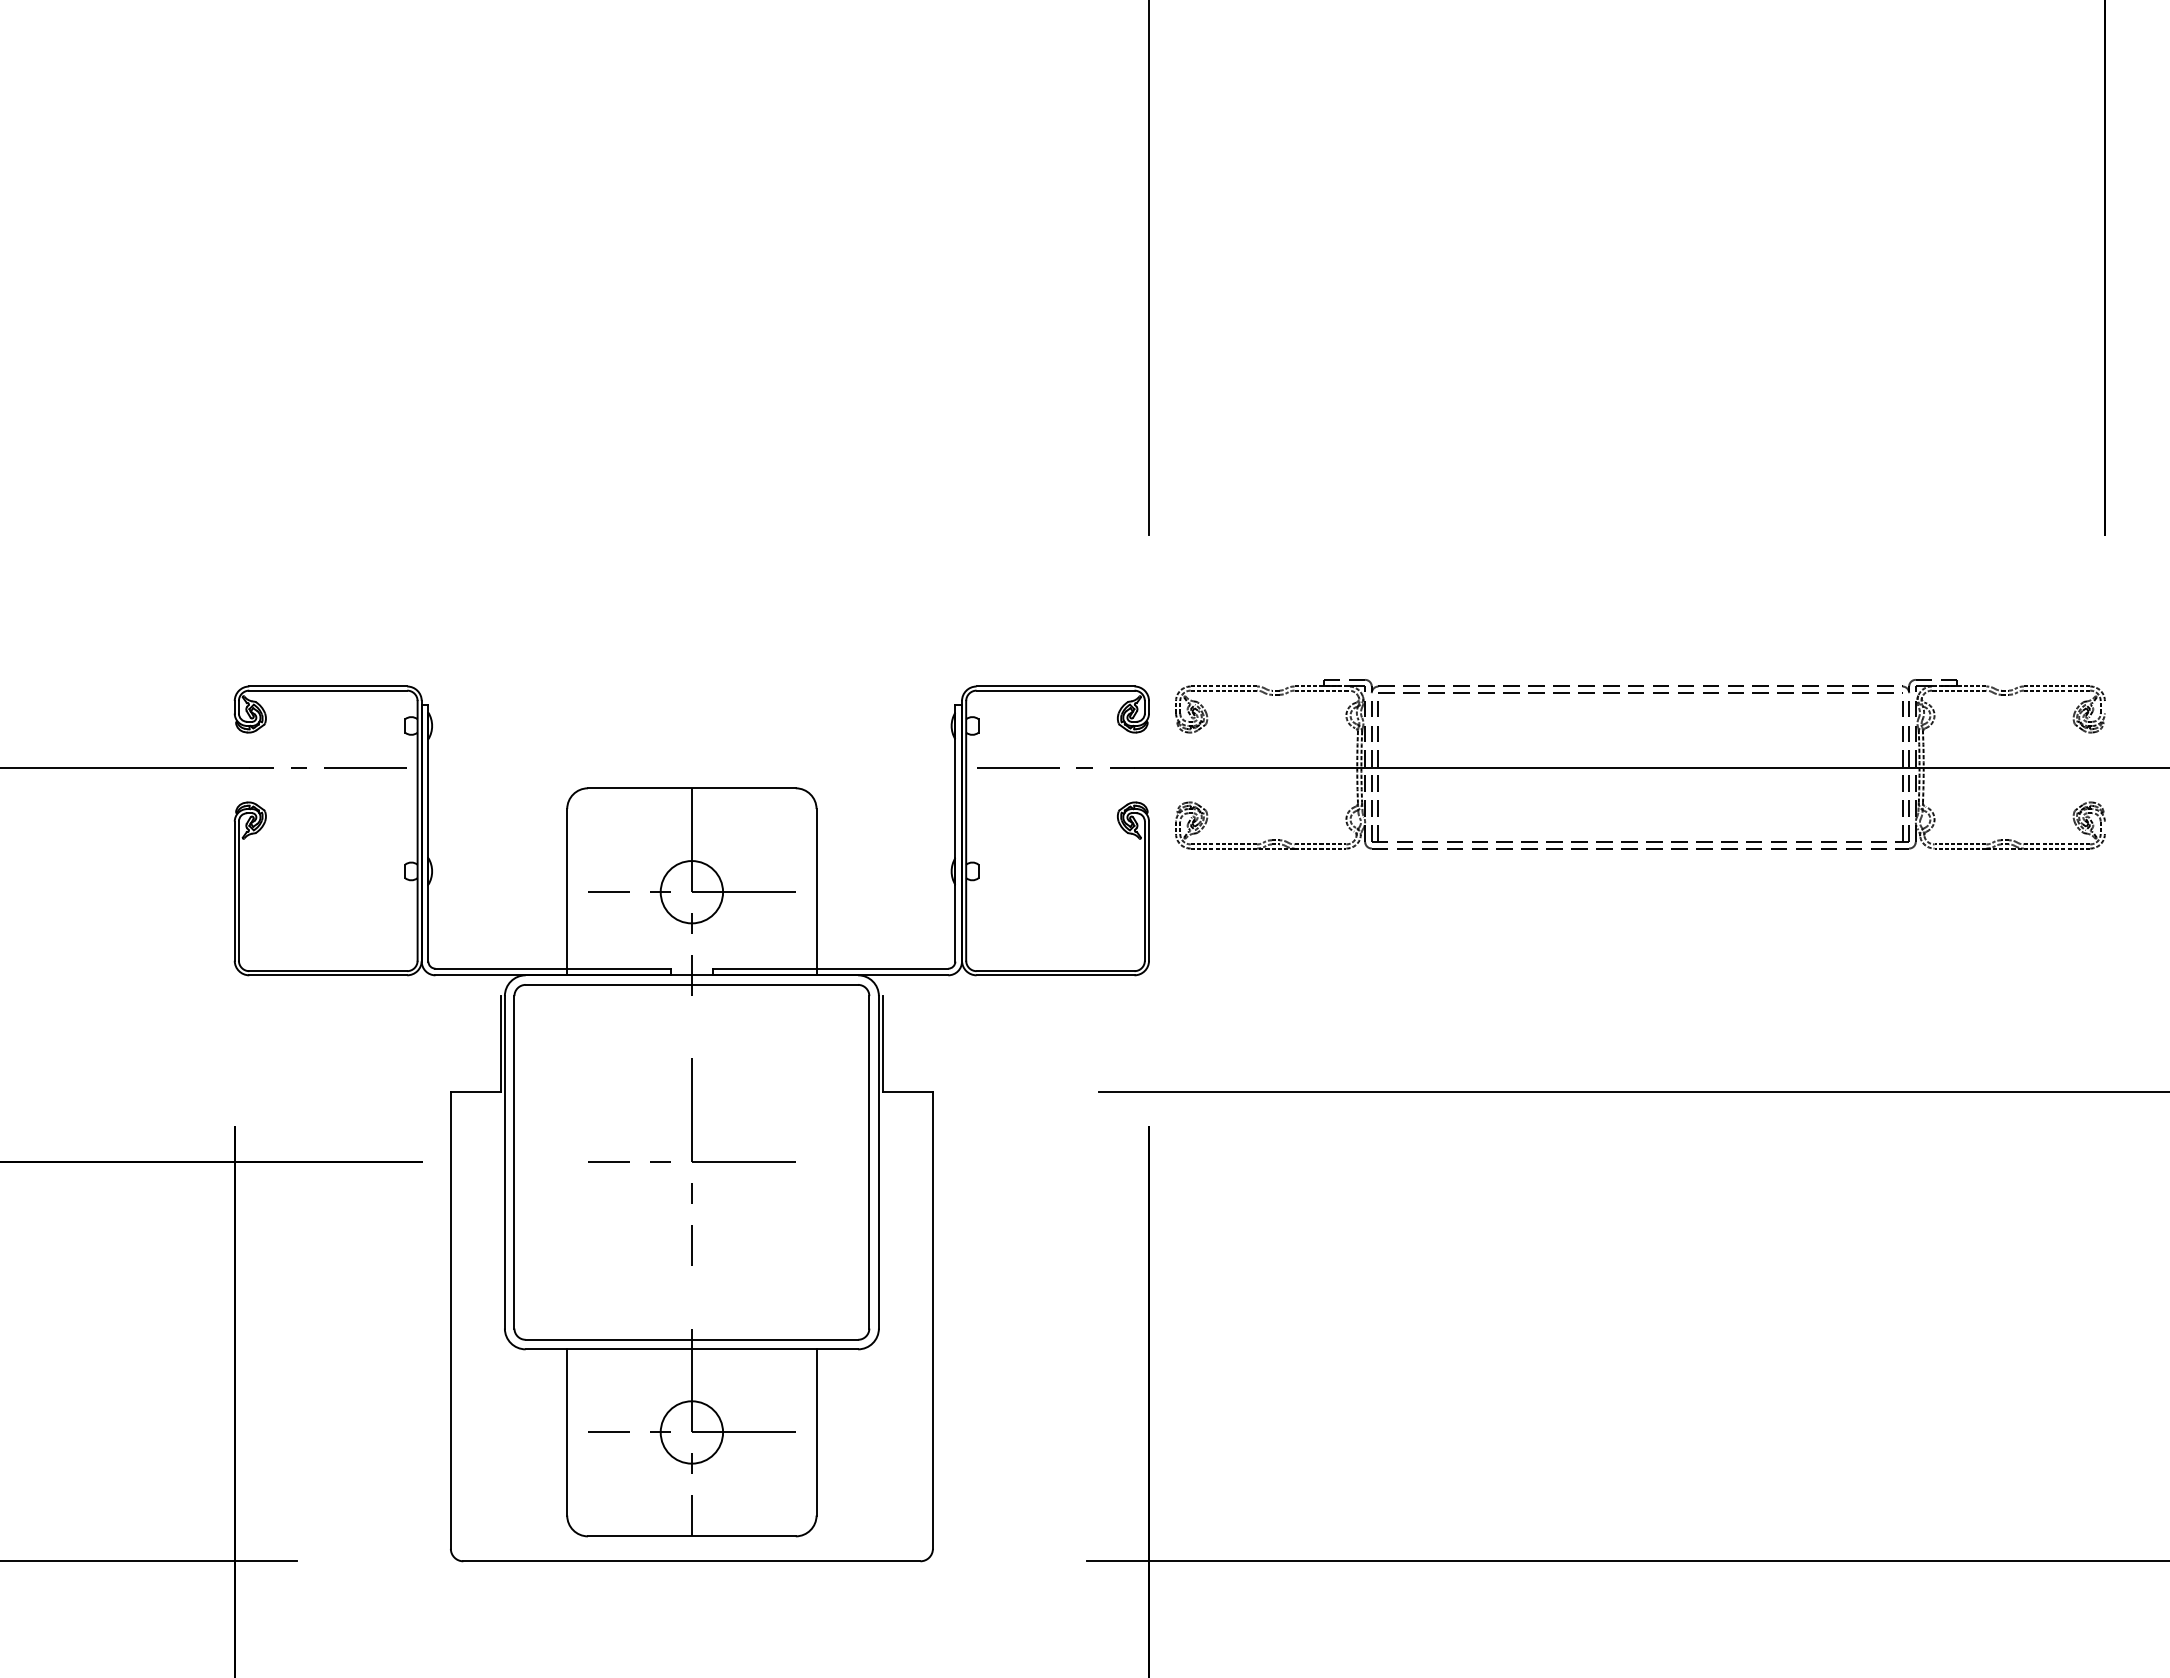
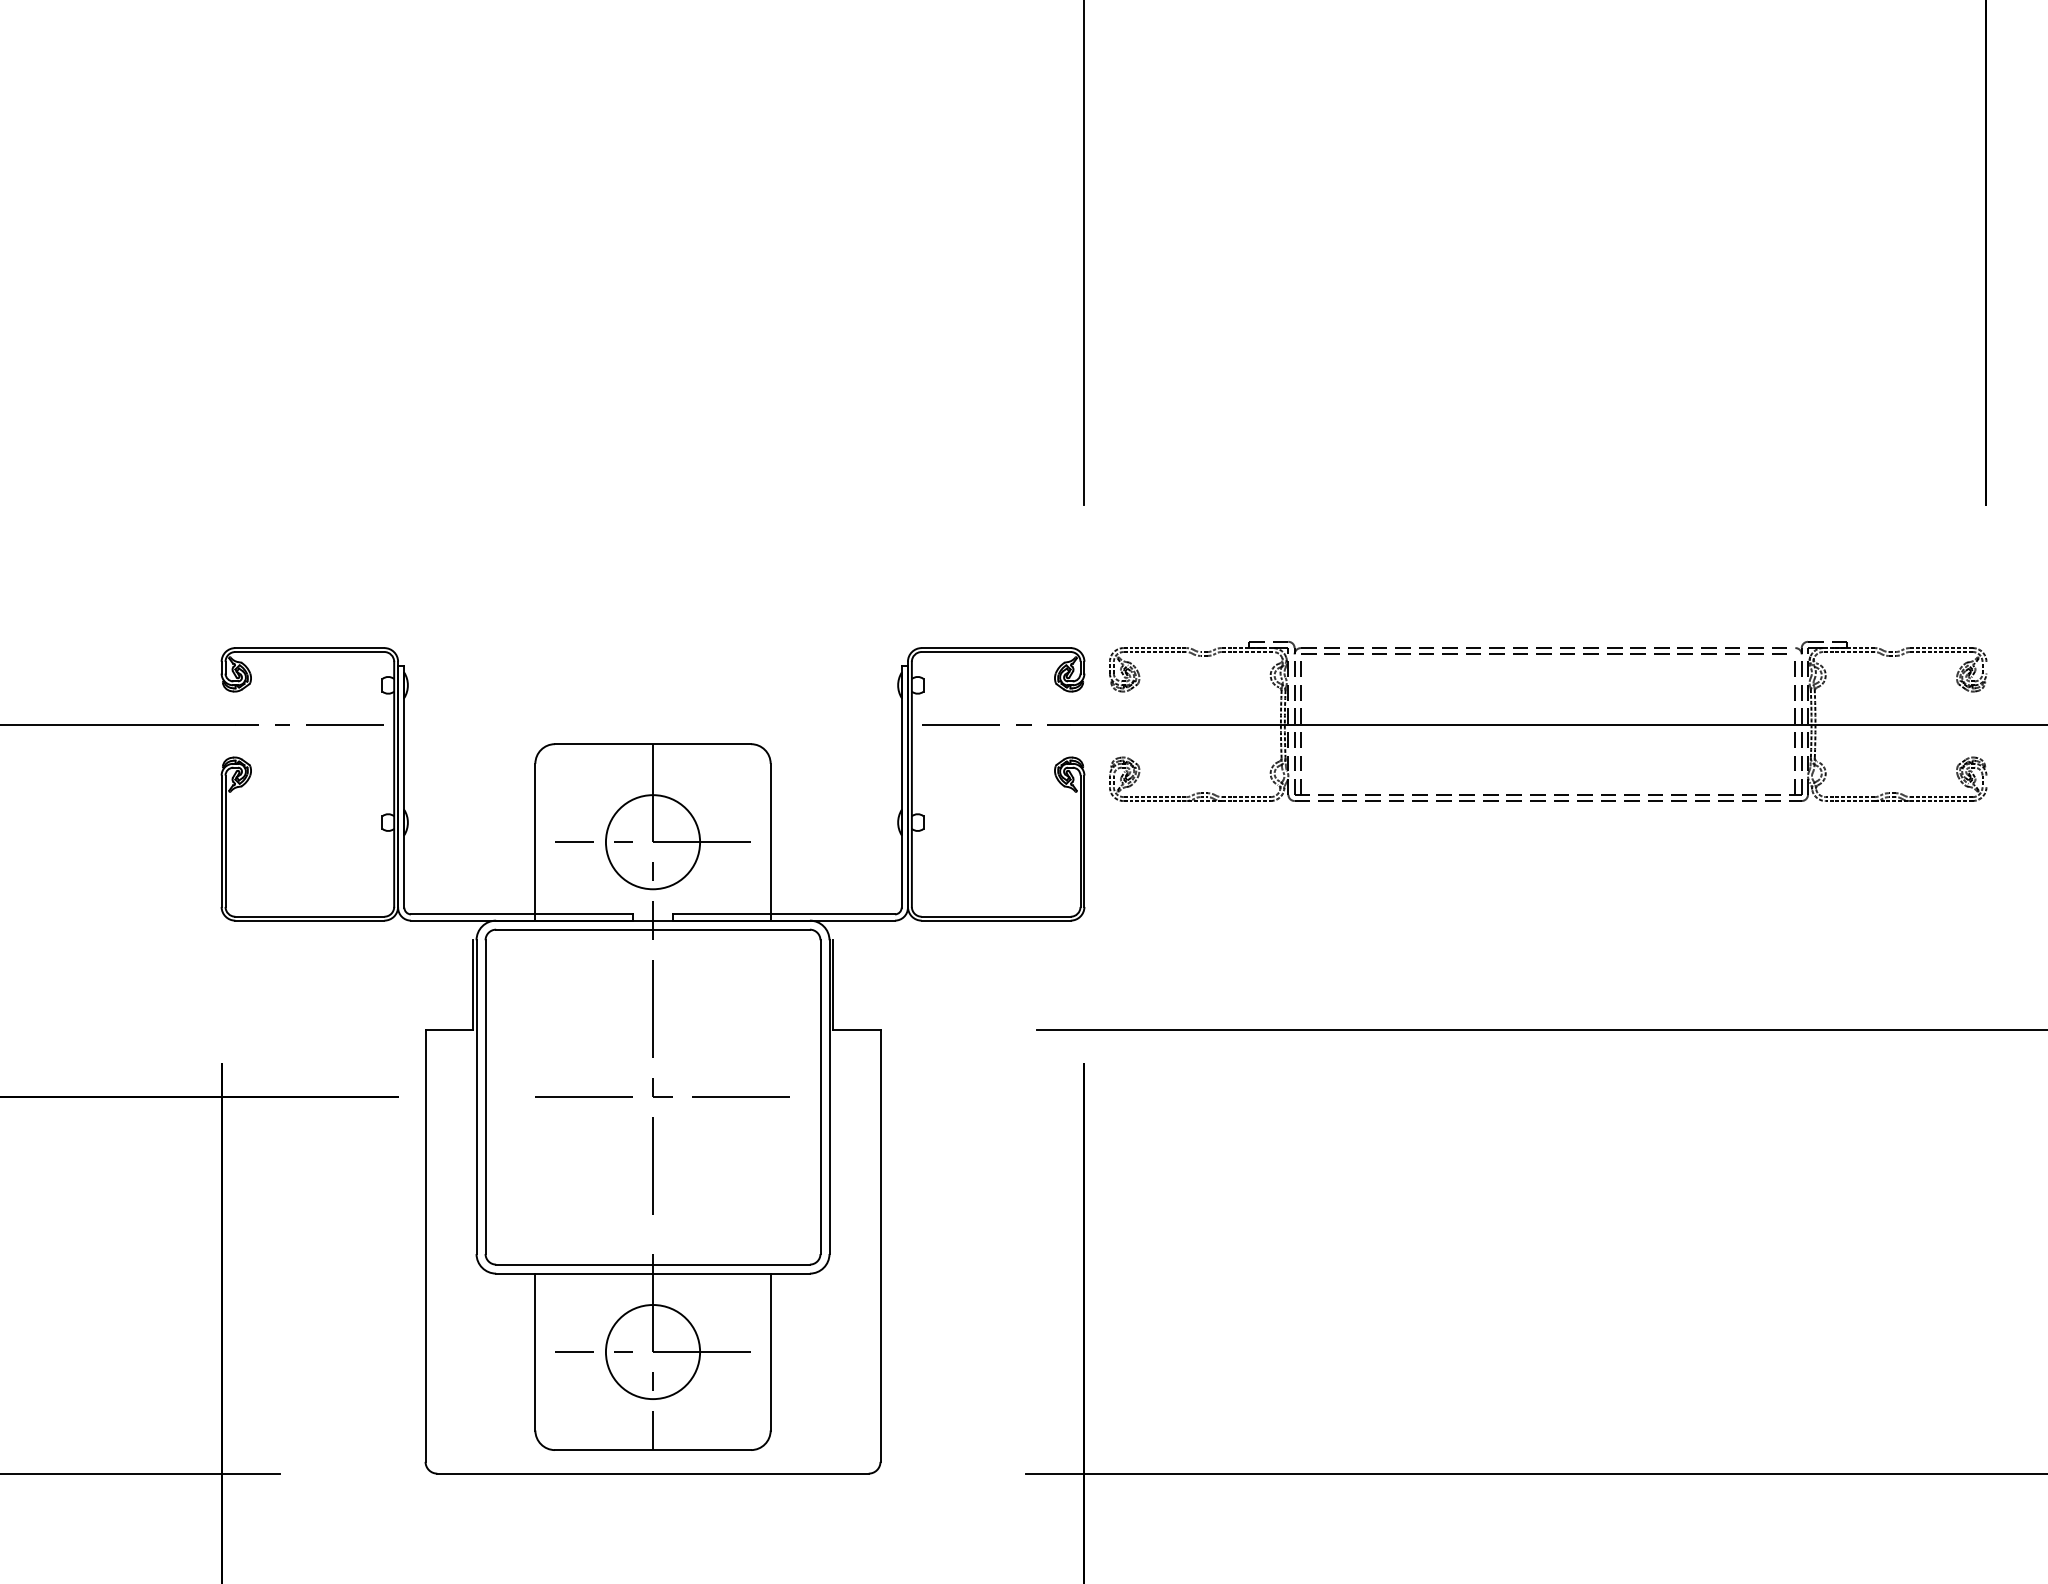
circle: (691, 892) -> (652, 842), size x1.6
part: (691, 1161) -> (652, 1096), size x1.4
circle: (691, 1432) -> (652, 1352), size x1.6

